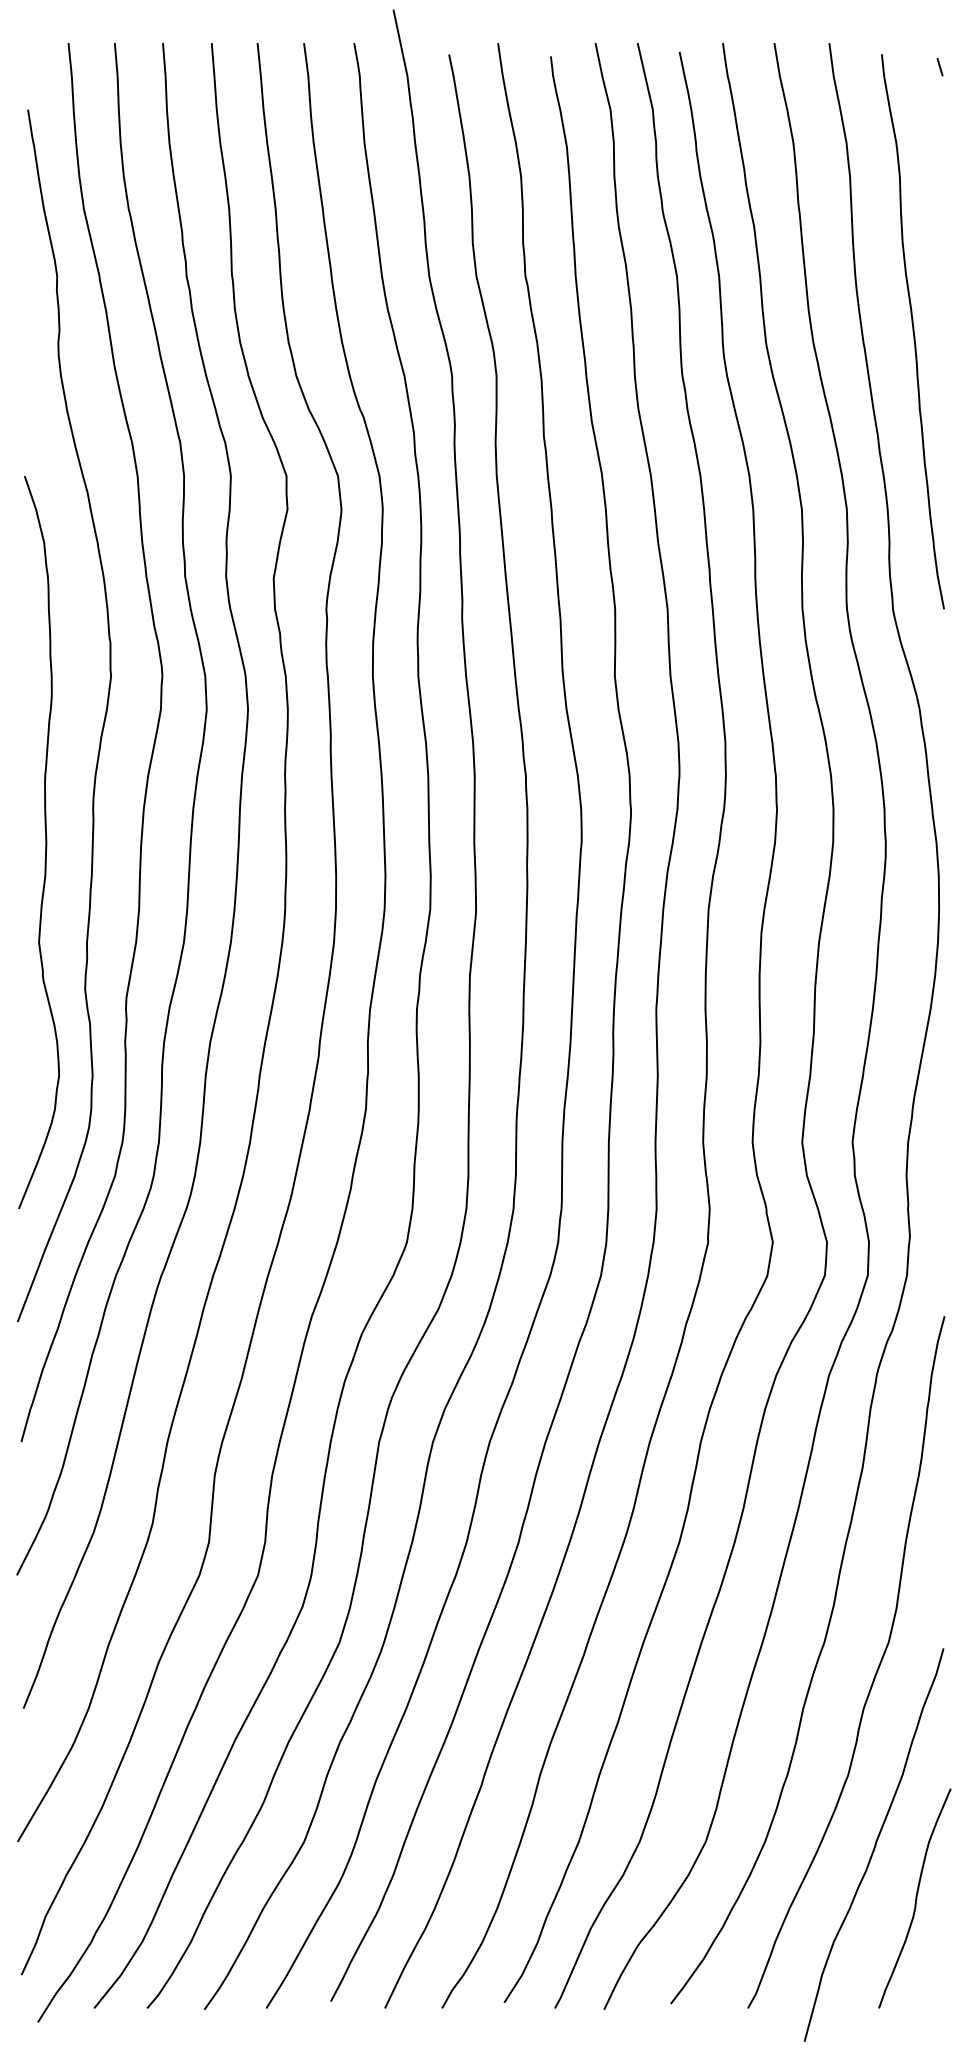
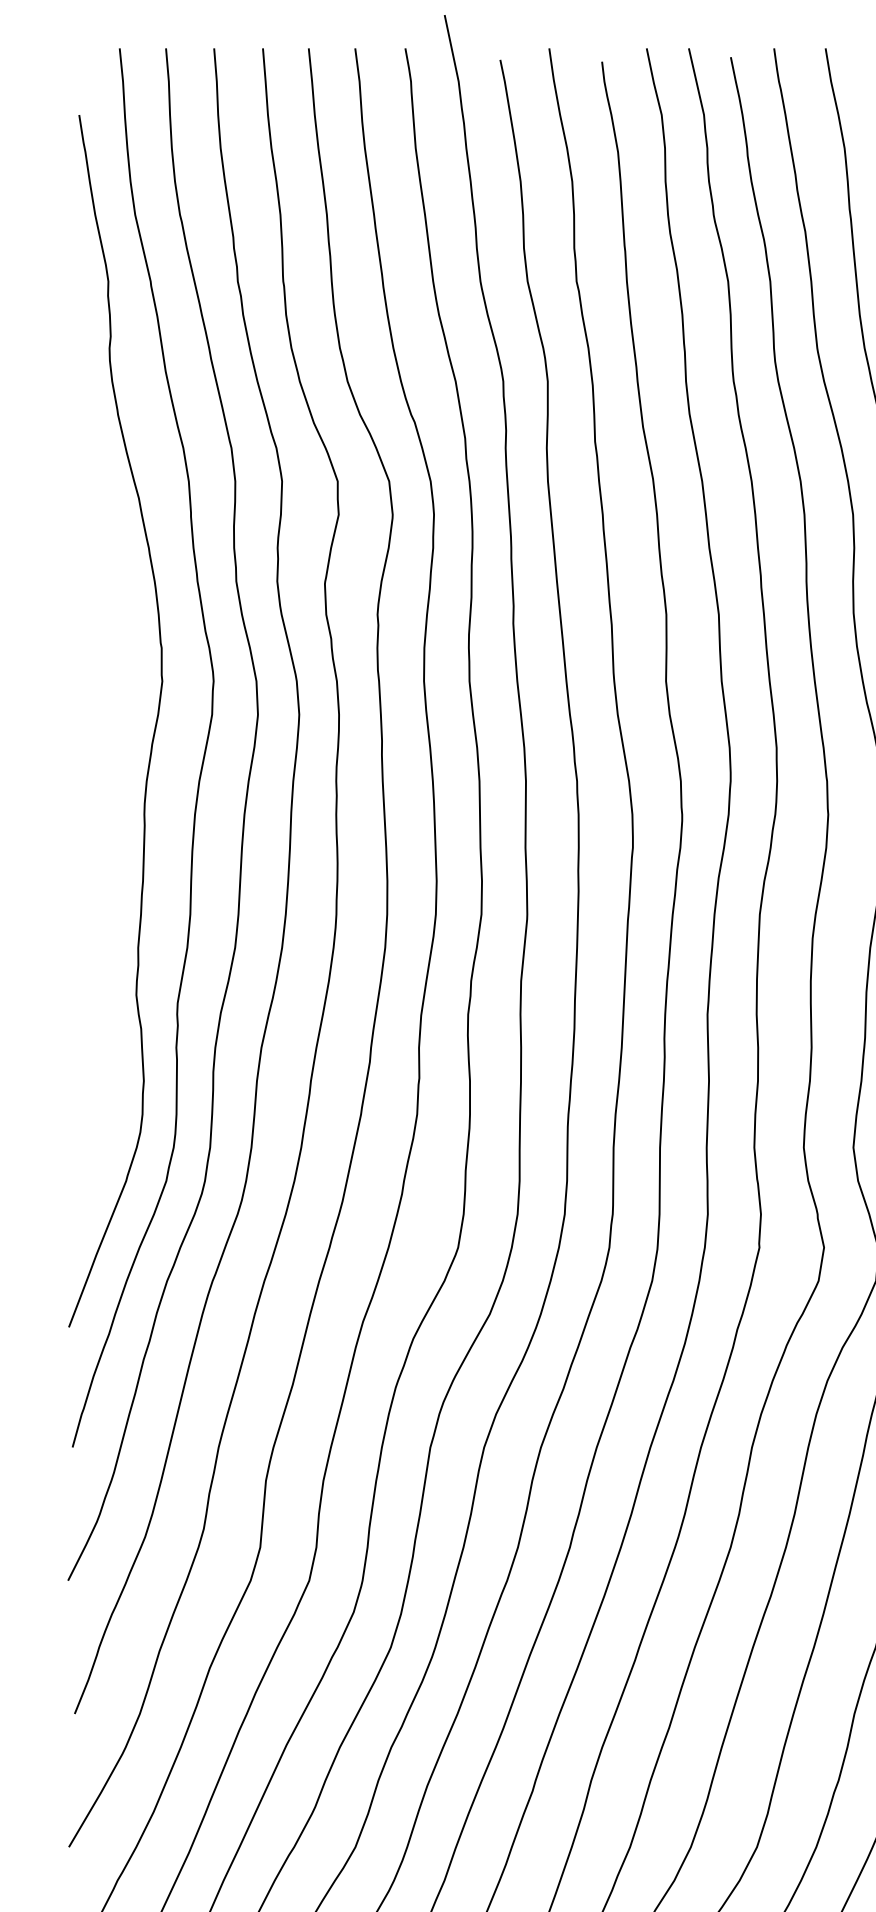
curve: (45, 842) -> (96, 847), removed

